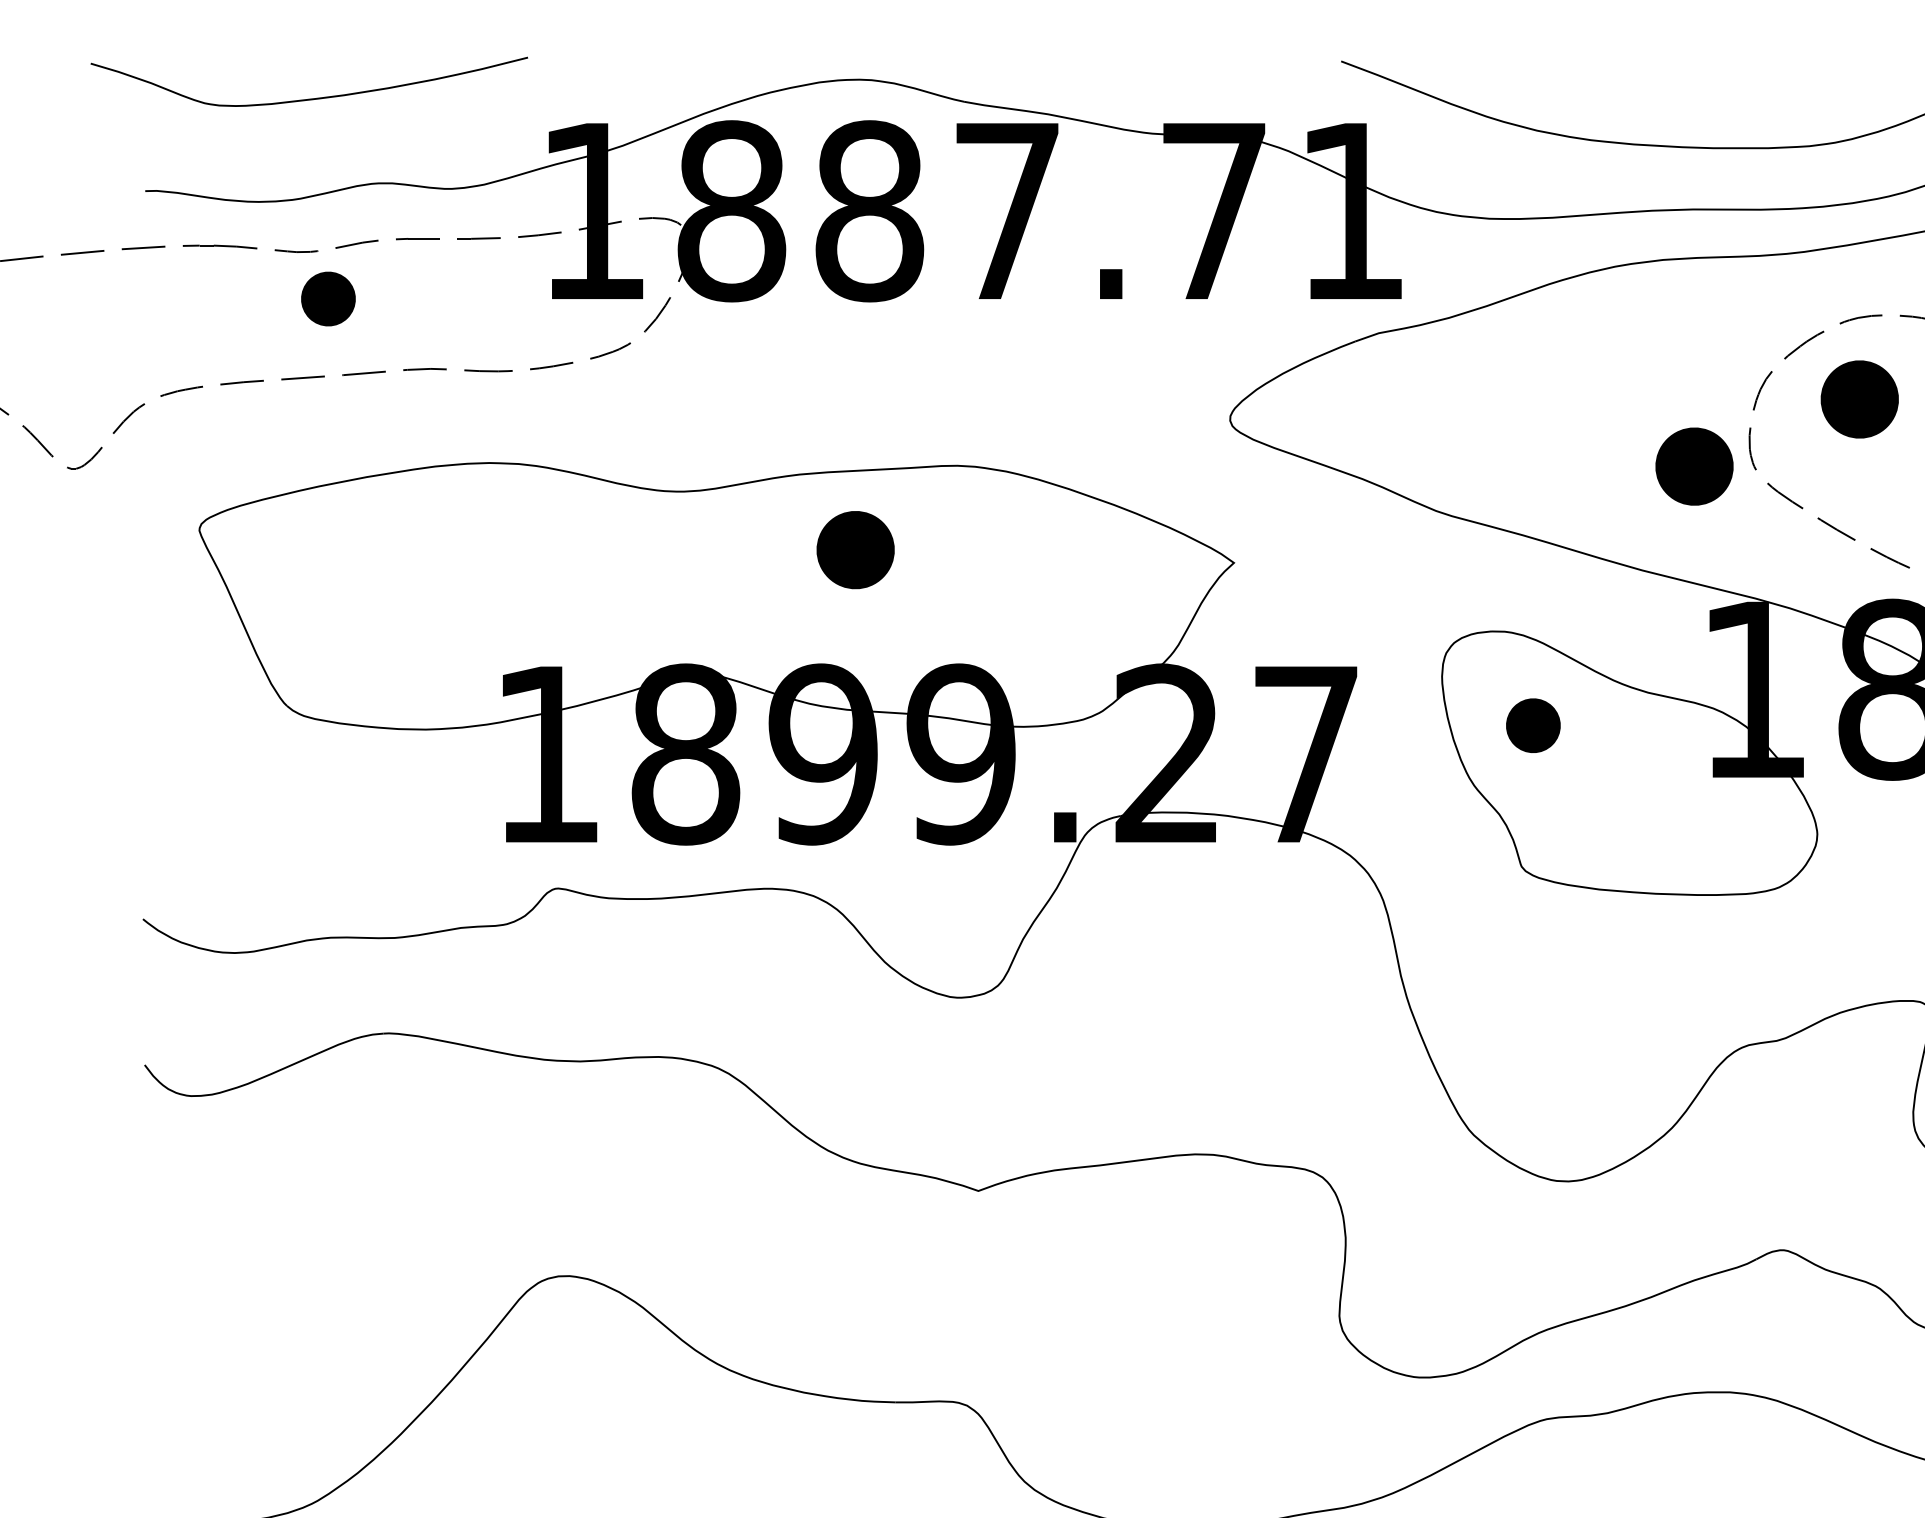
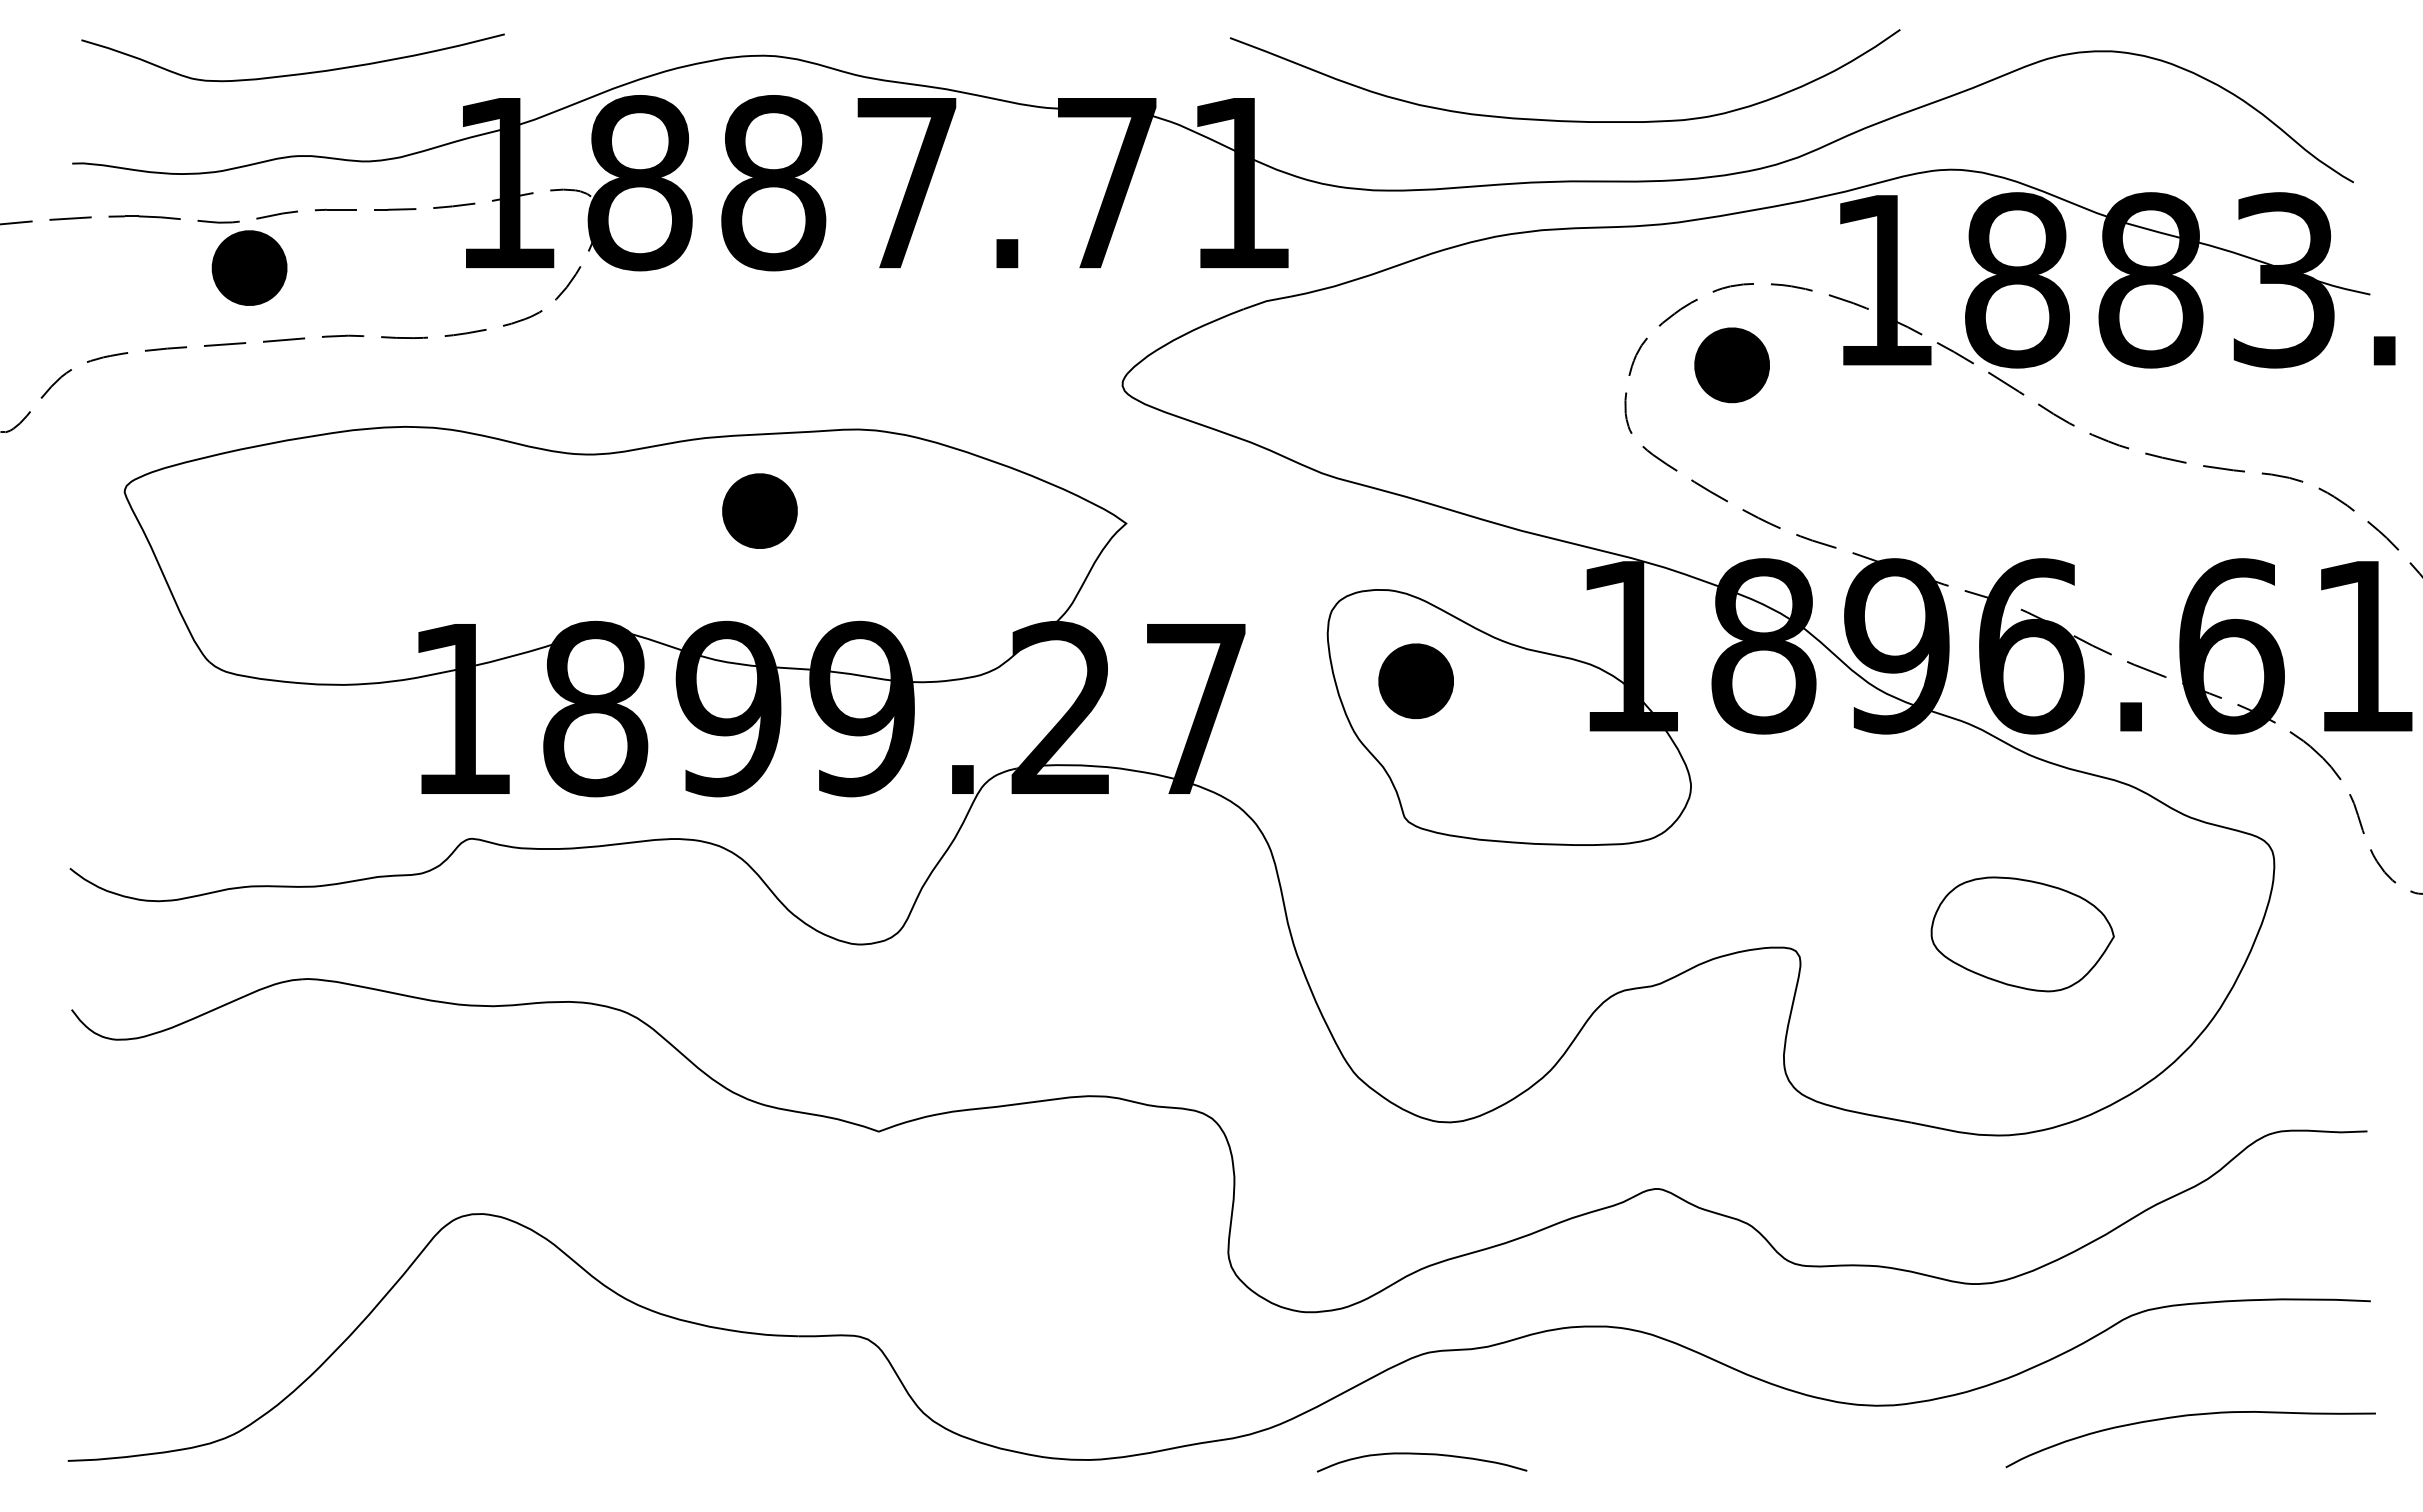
curve: (311, 98) -> (295, 73), moved
part: (328, 298) -> (249, 267), size x1.43
part: (1693, 466) -> (1571, 430), removed
part: (1532, 725) -> (1415, 680), size x1.43

